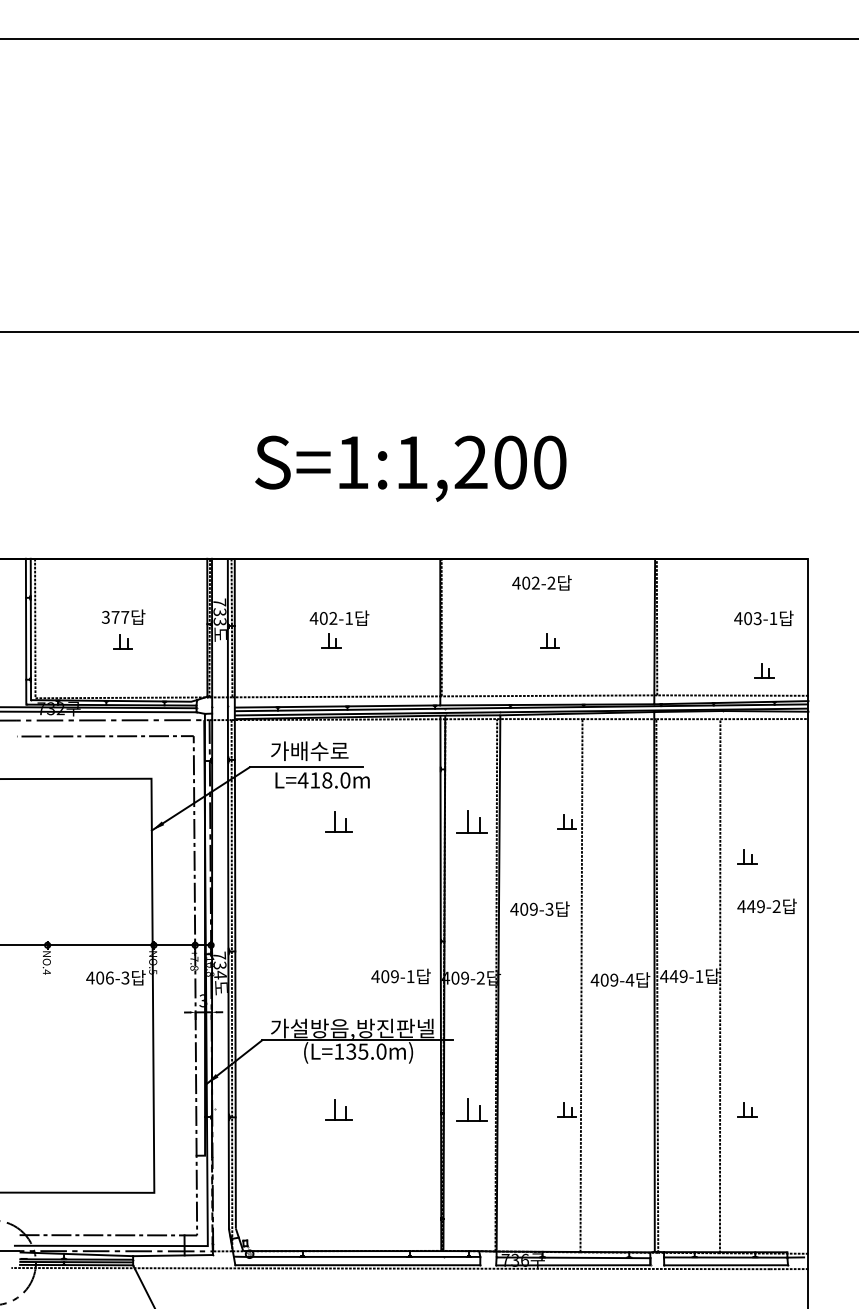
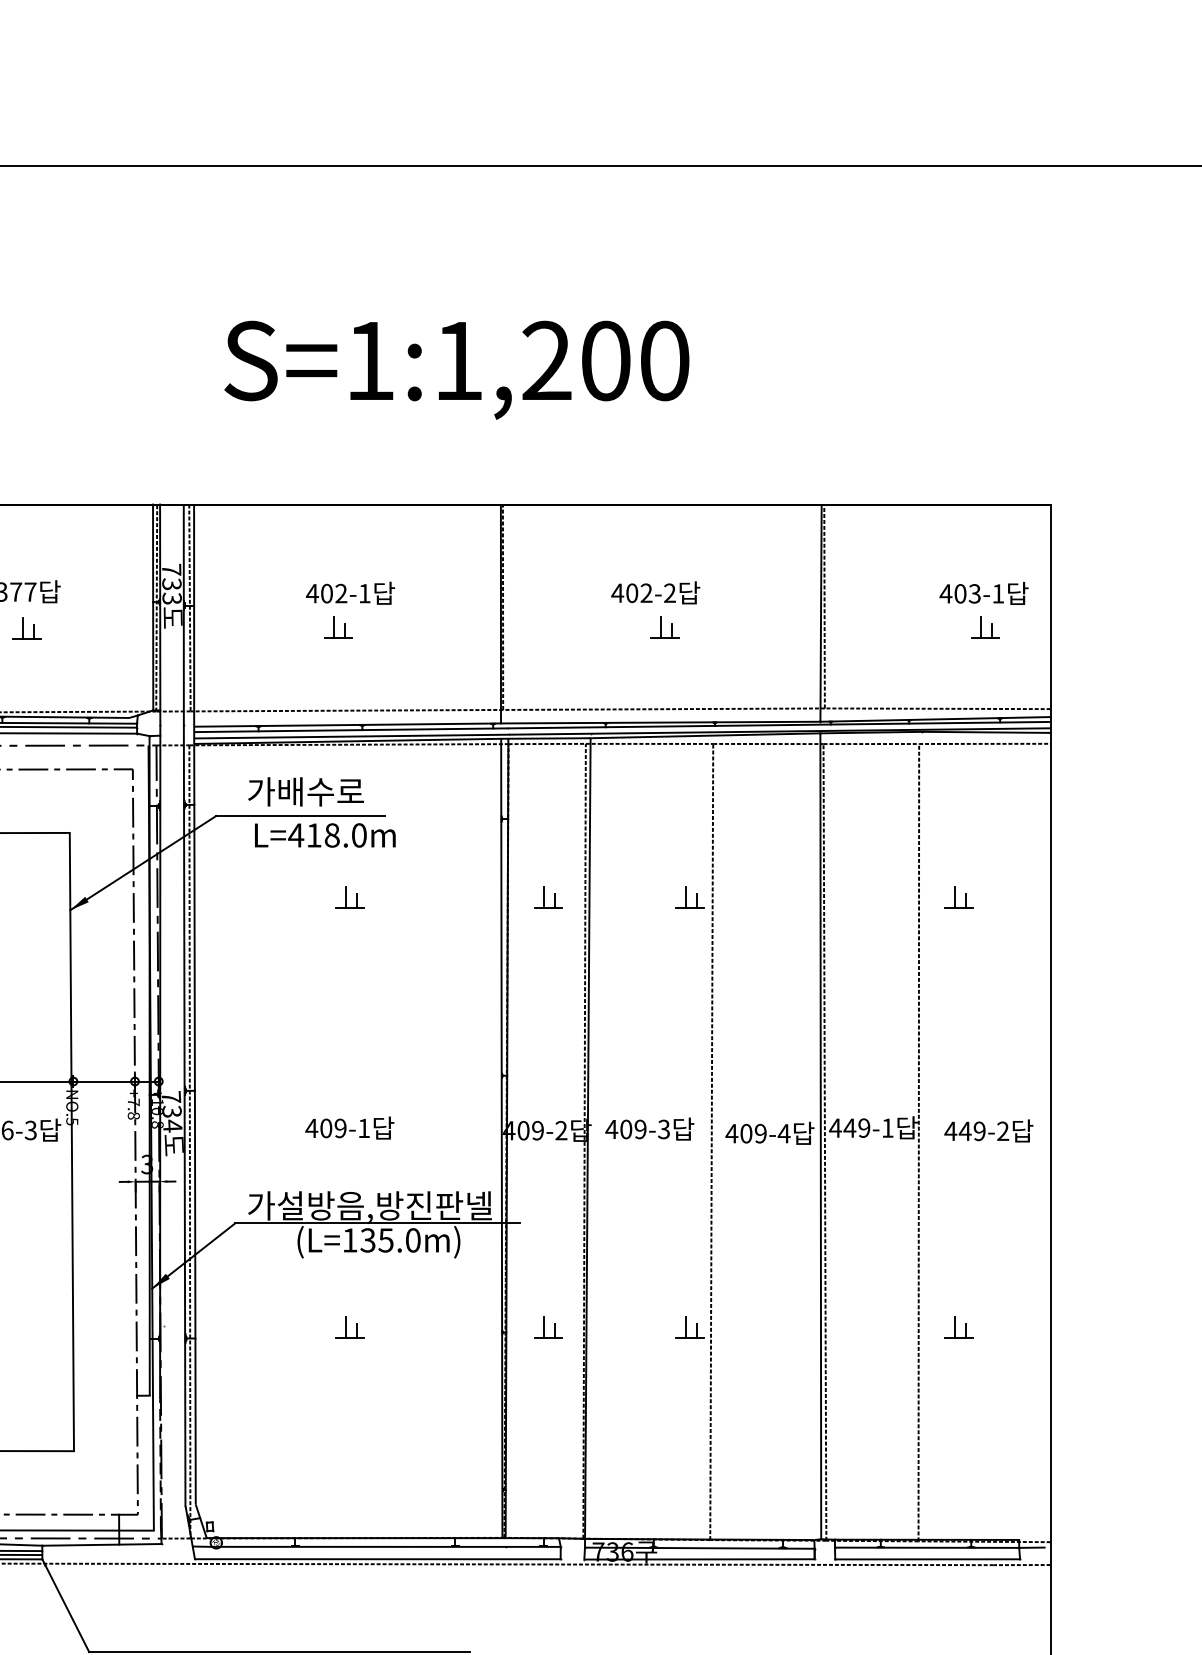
text: (541, 582) -> (655, 592), moved
part: (764, 670) -> (984, 626), moved
part: (339, 821) -> (350, 896), size x0.71
part: (471, 821) -> (547, 896), size x0.62
part: (747, 856) -> (959, 896), moved
text: (766, 905) -> (987, 1129), moved
text: (539, 908) -> (649, 1128), moved
text: (400, 976) -> (348, 1128), moved
part: (339, 1109) -> (350, 1326), size x0.71
part: (471, 1109) -> (547, 1326), size x0.62

